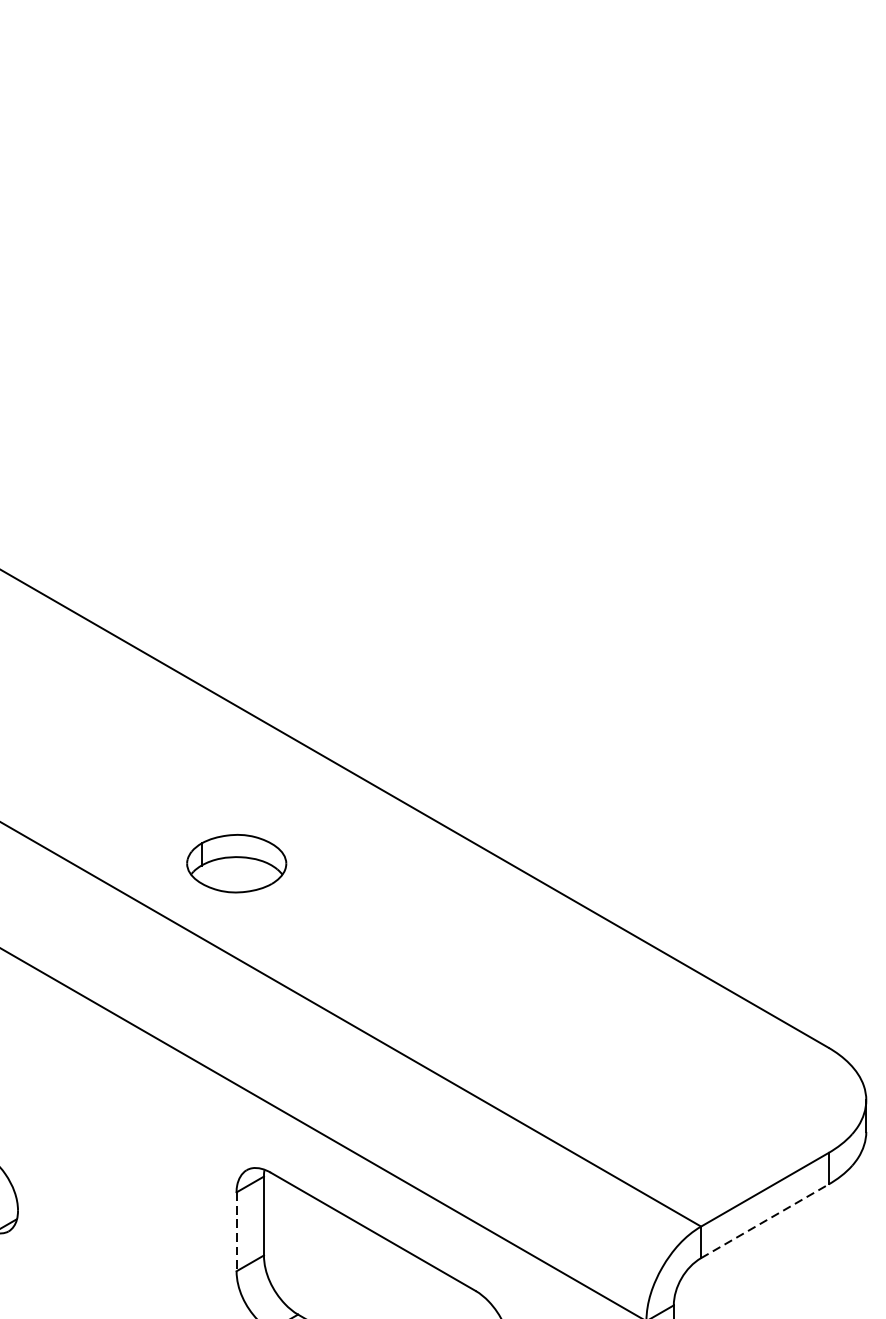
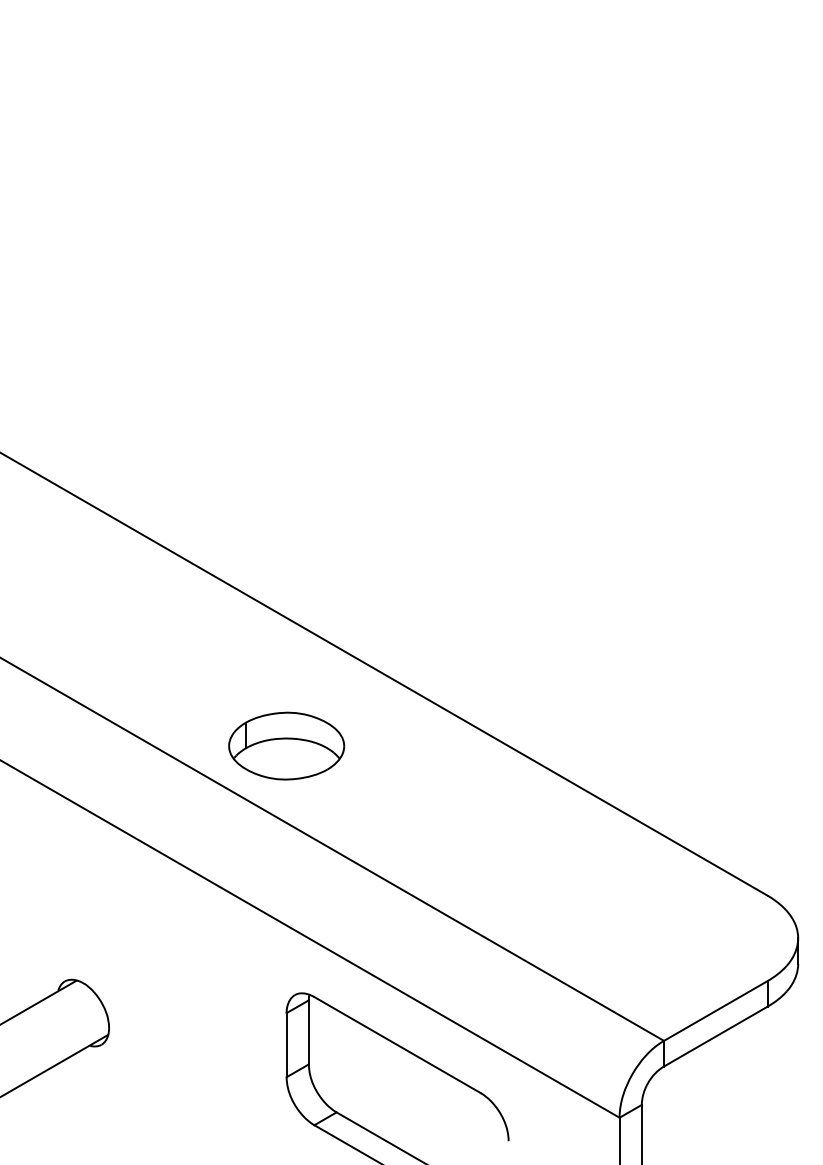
part: (236, 862) -> (286, 745), size x1.43
line: (764, 1221) -> (715, 1036), dashed -> solid
line: (236, 1232) -> (286, 1045), dashed -> solid

